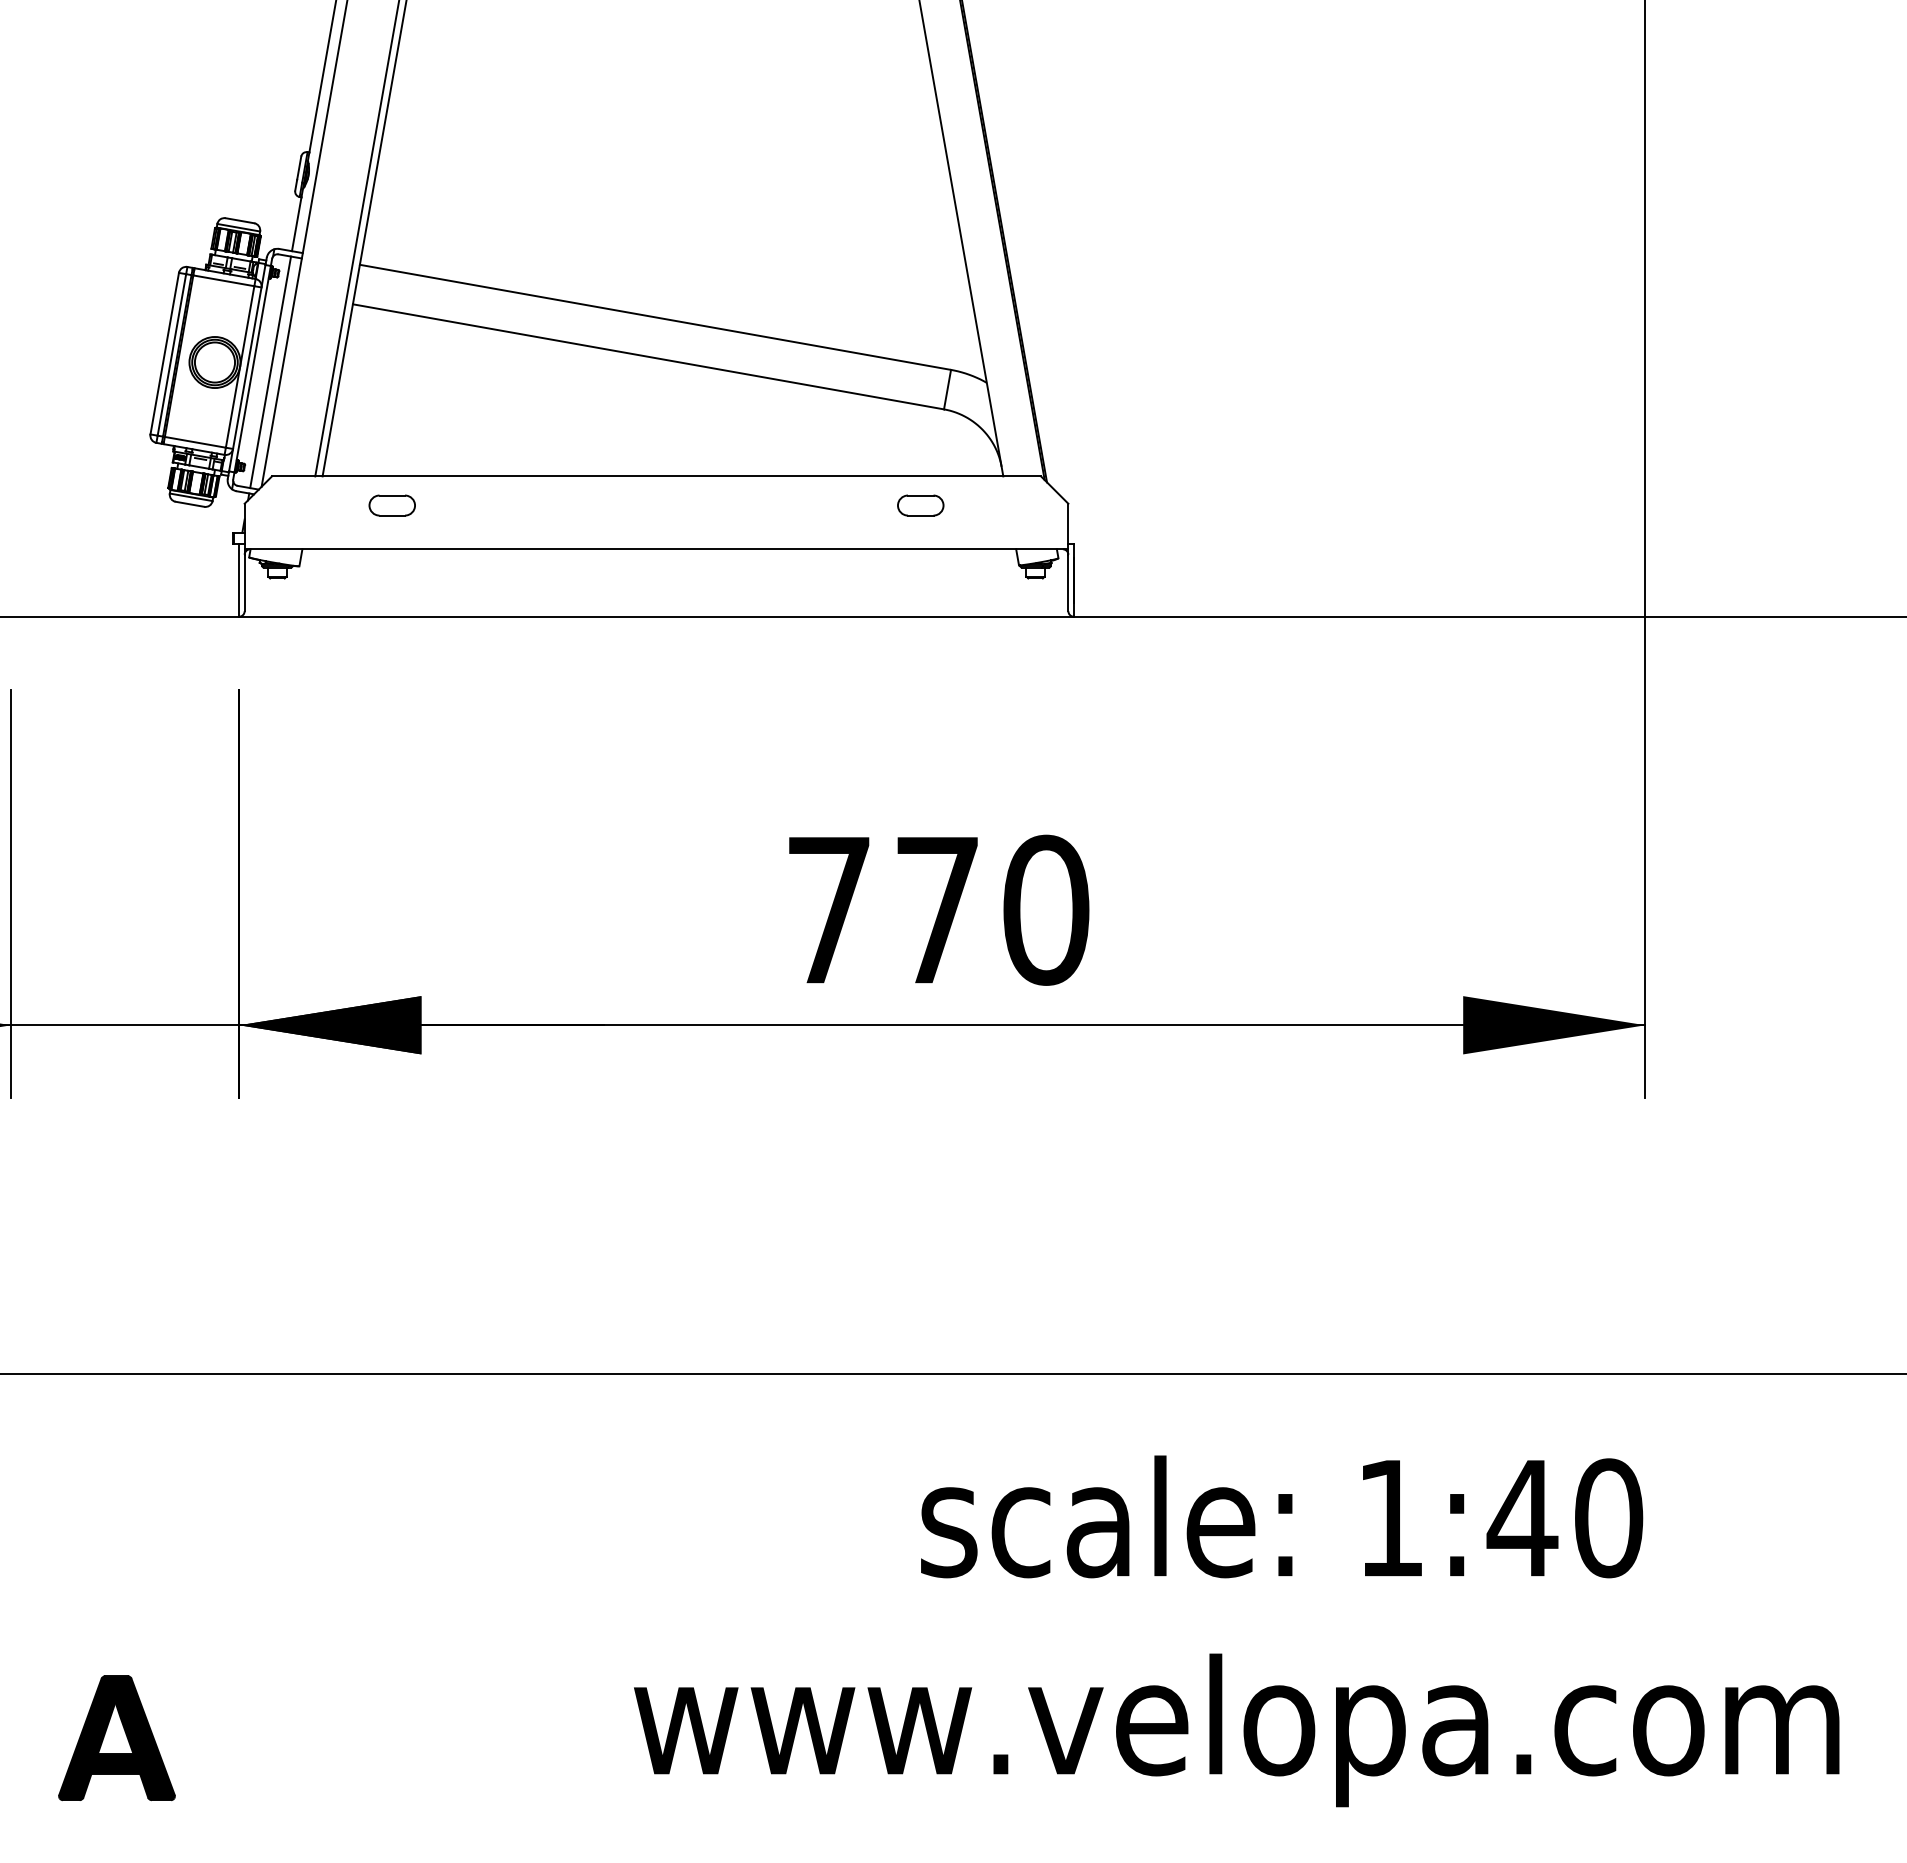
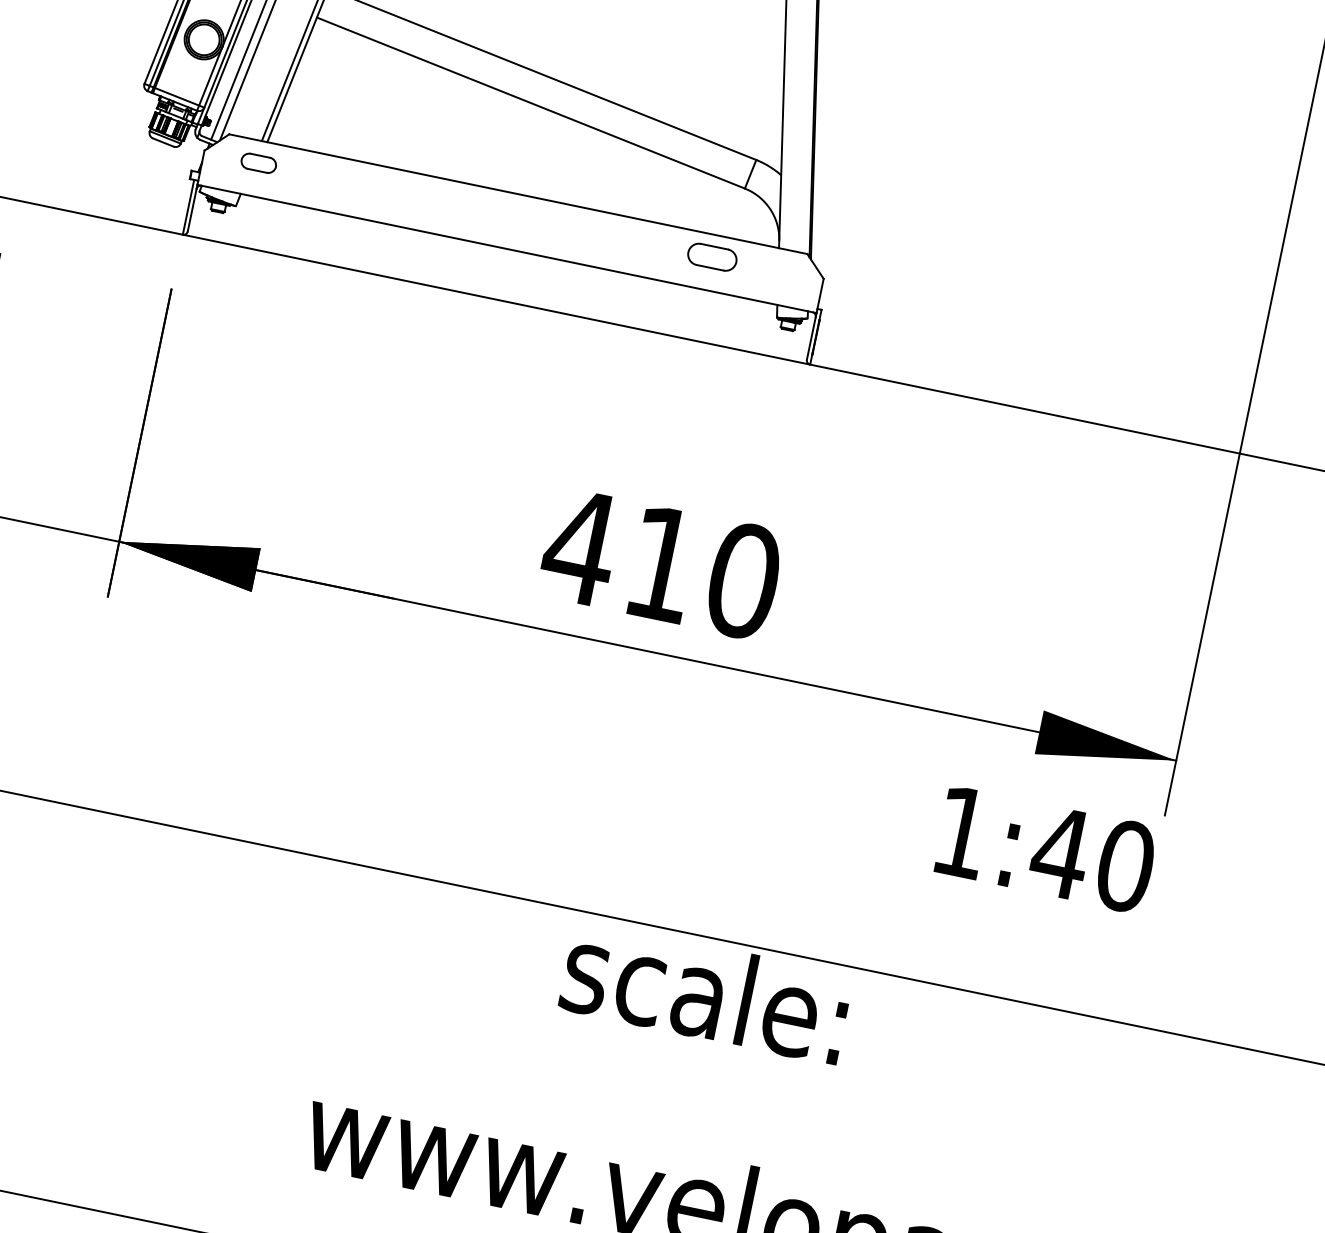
part: (391, 505) -> (258, 163), moved
part: (920, 505) -> (712, 257), size x1.4
text: (880, 910) -> (619, 555), 770 -> 410
text: (1106, 1516) -> (705, 991), moved
text: (1503, 1518) -> (1046, 850), moved

